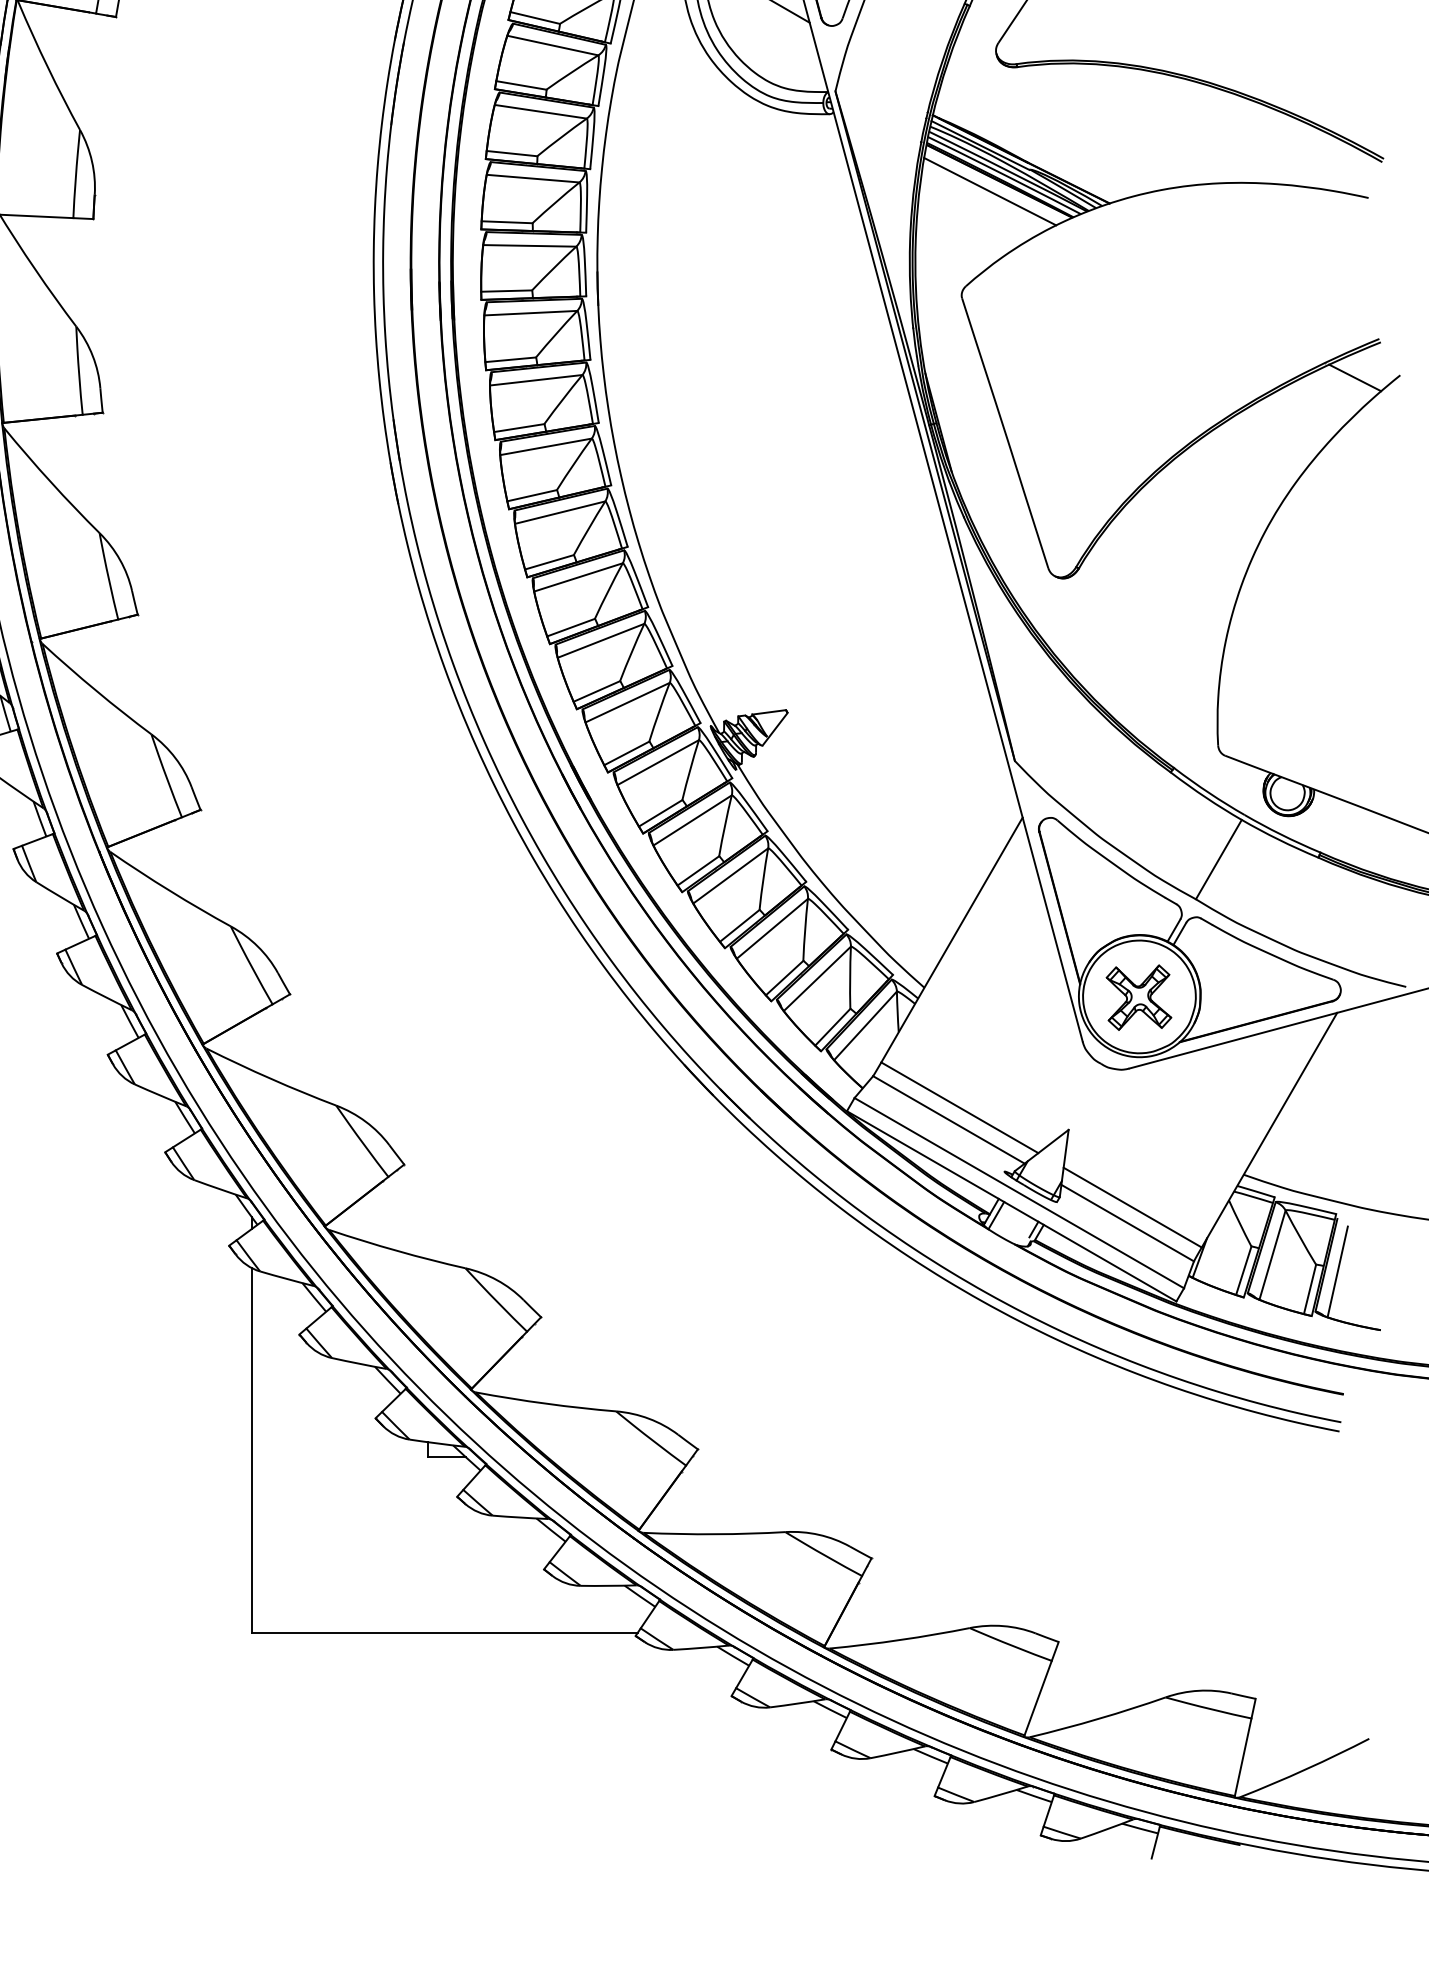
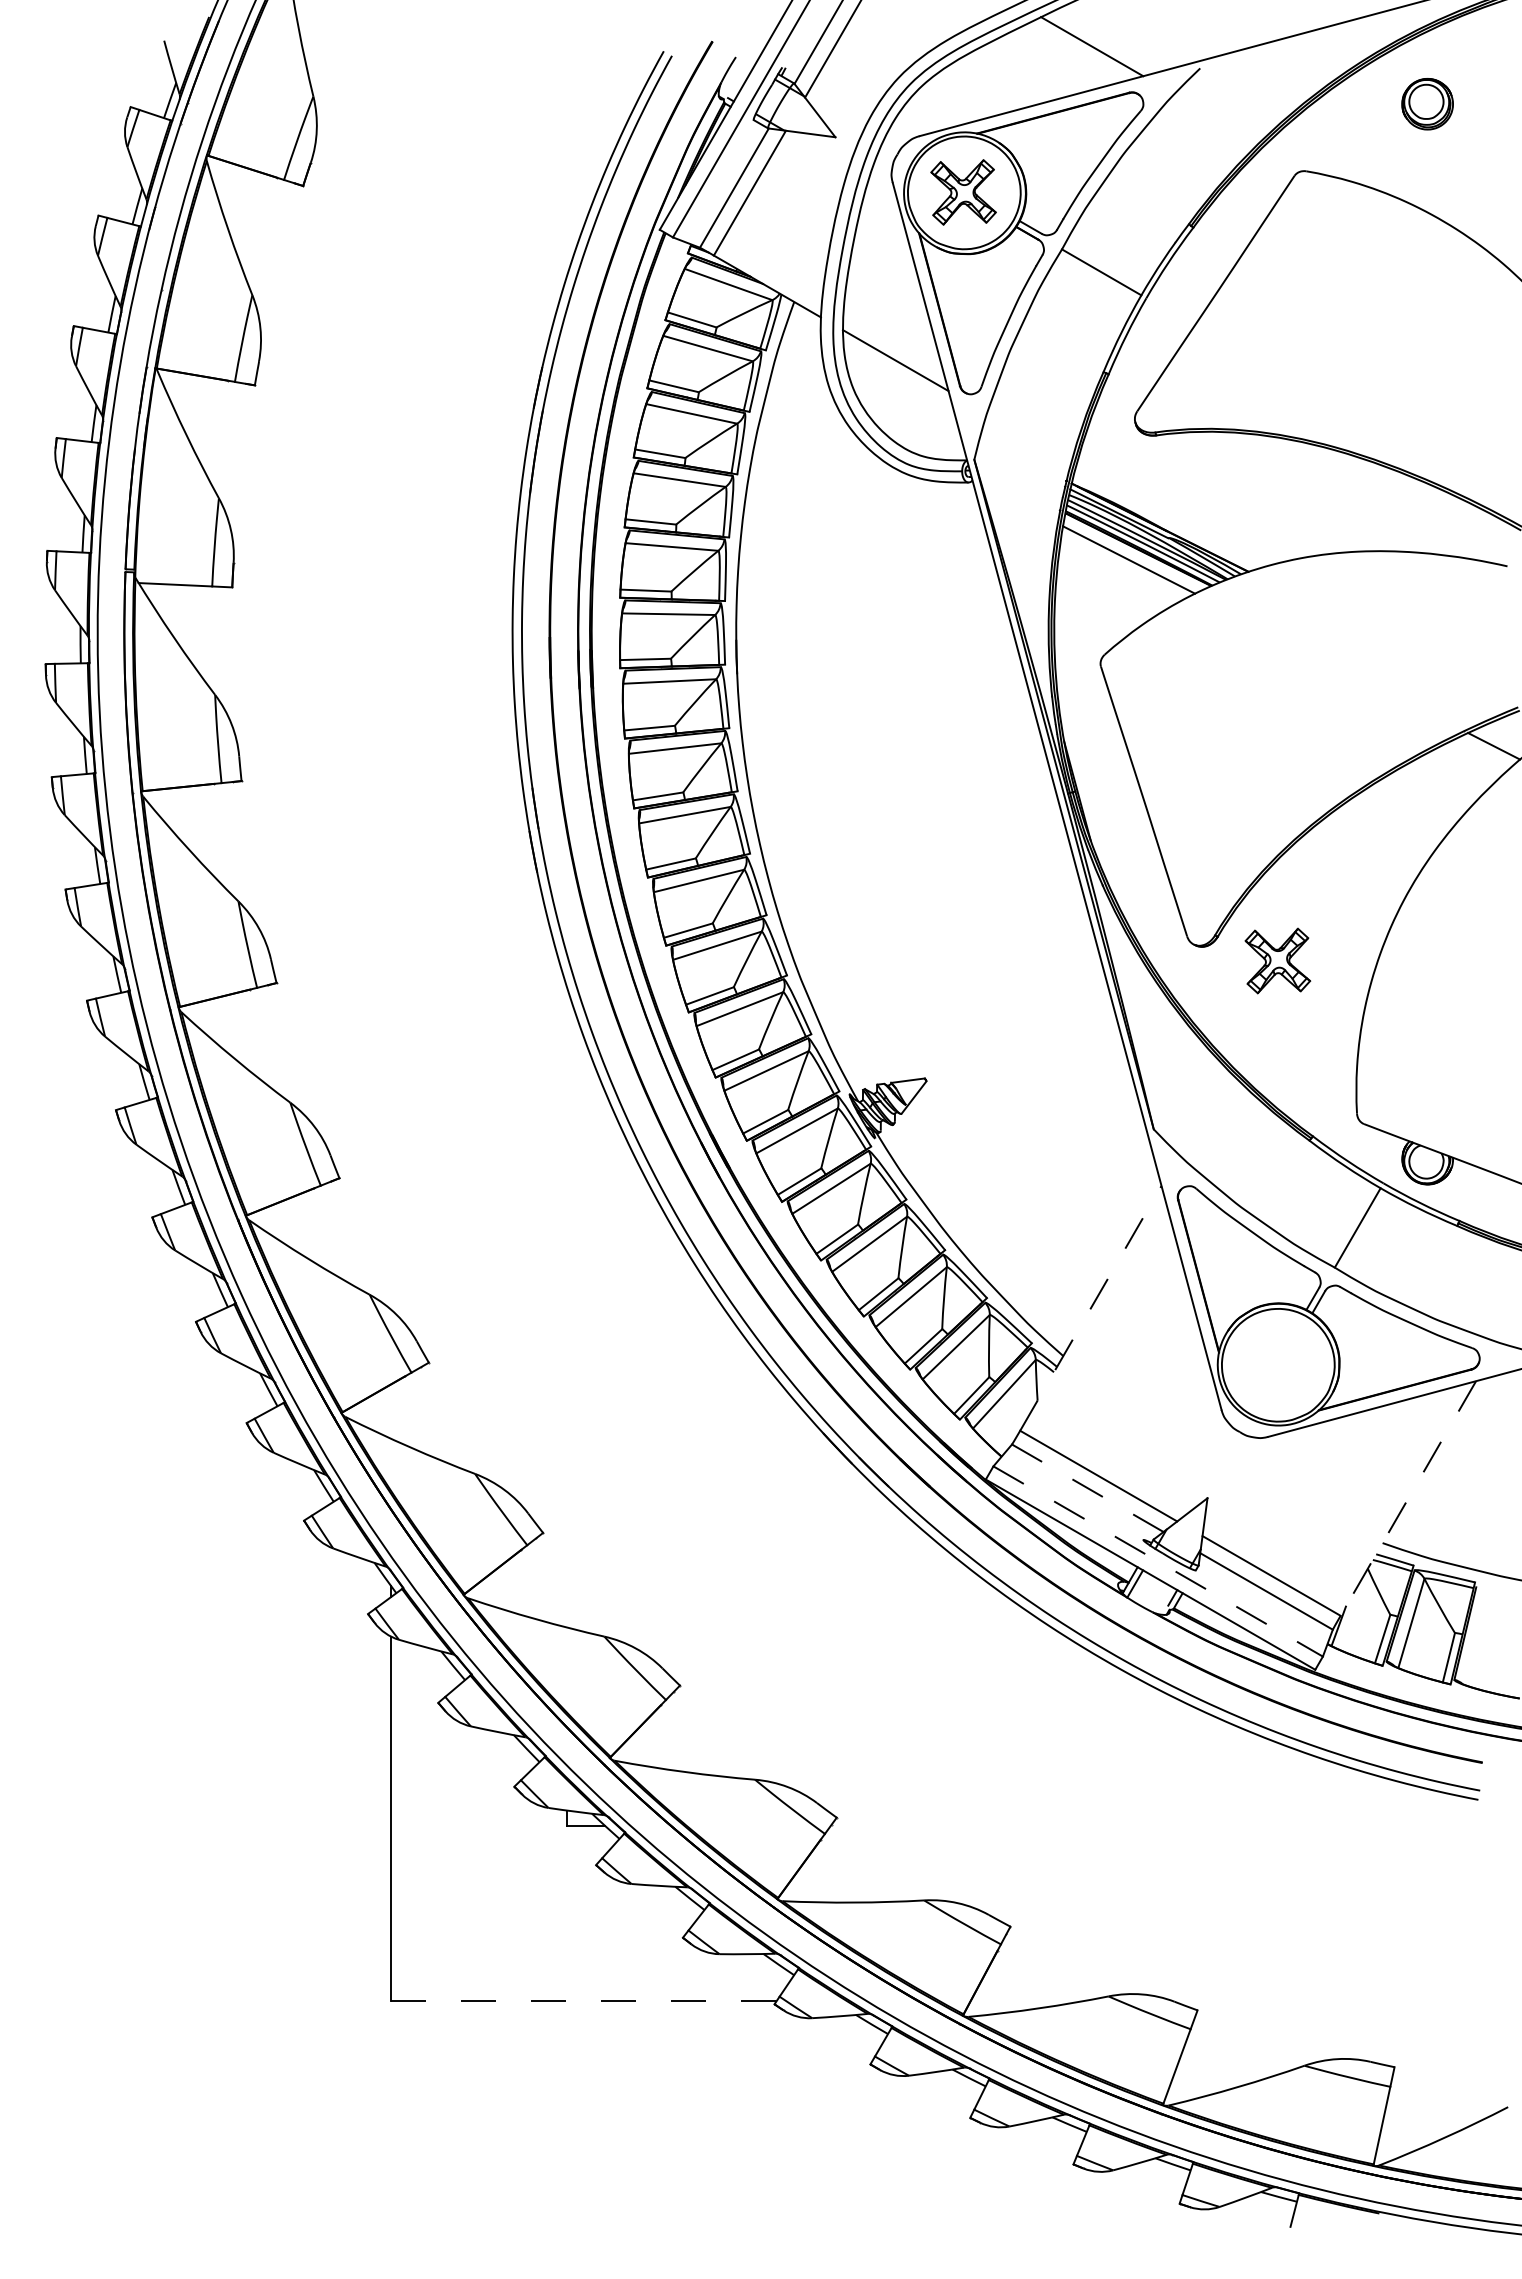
line: (952, 939) -> (1091, 1307), solid -> dashed
part: (1138, 997) -> (1277, 960), moved
line: (948, 1119) -> (1087, 1487), solid -> dashed
line: (1269, 1130) -> (1408, 1498), solid -> dashed
line: (1019, 1193) -> (1158, 1561), solid -> dashed
line: (1337, 1271) -> (1476, 1639), removed
line: (444, 1633) -> (583, 2001), solid -> dashed

